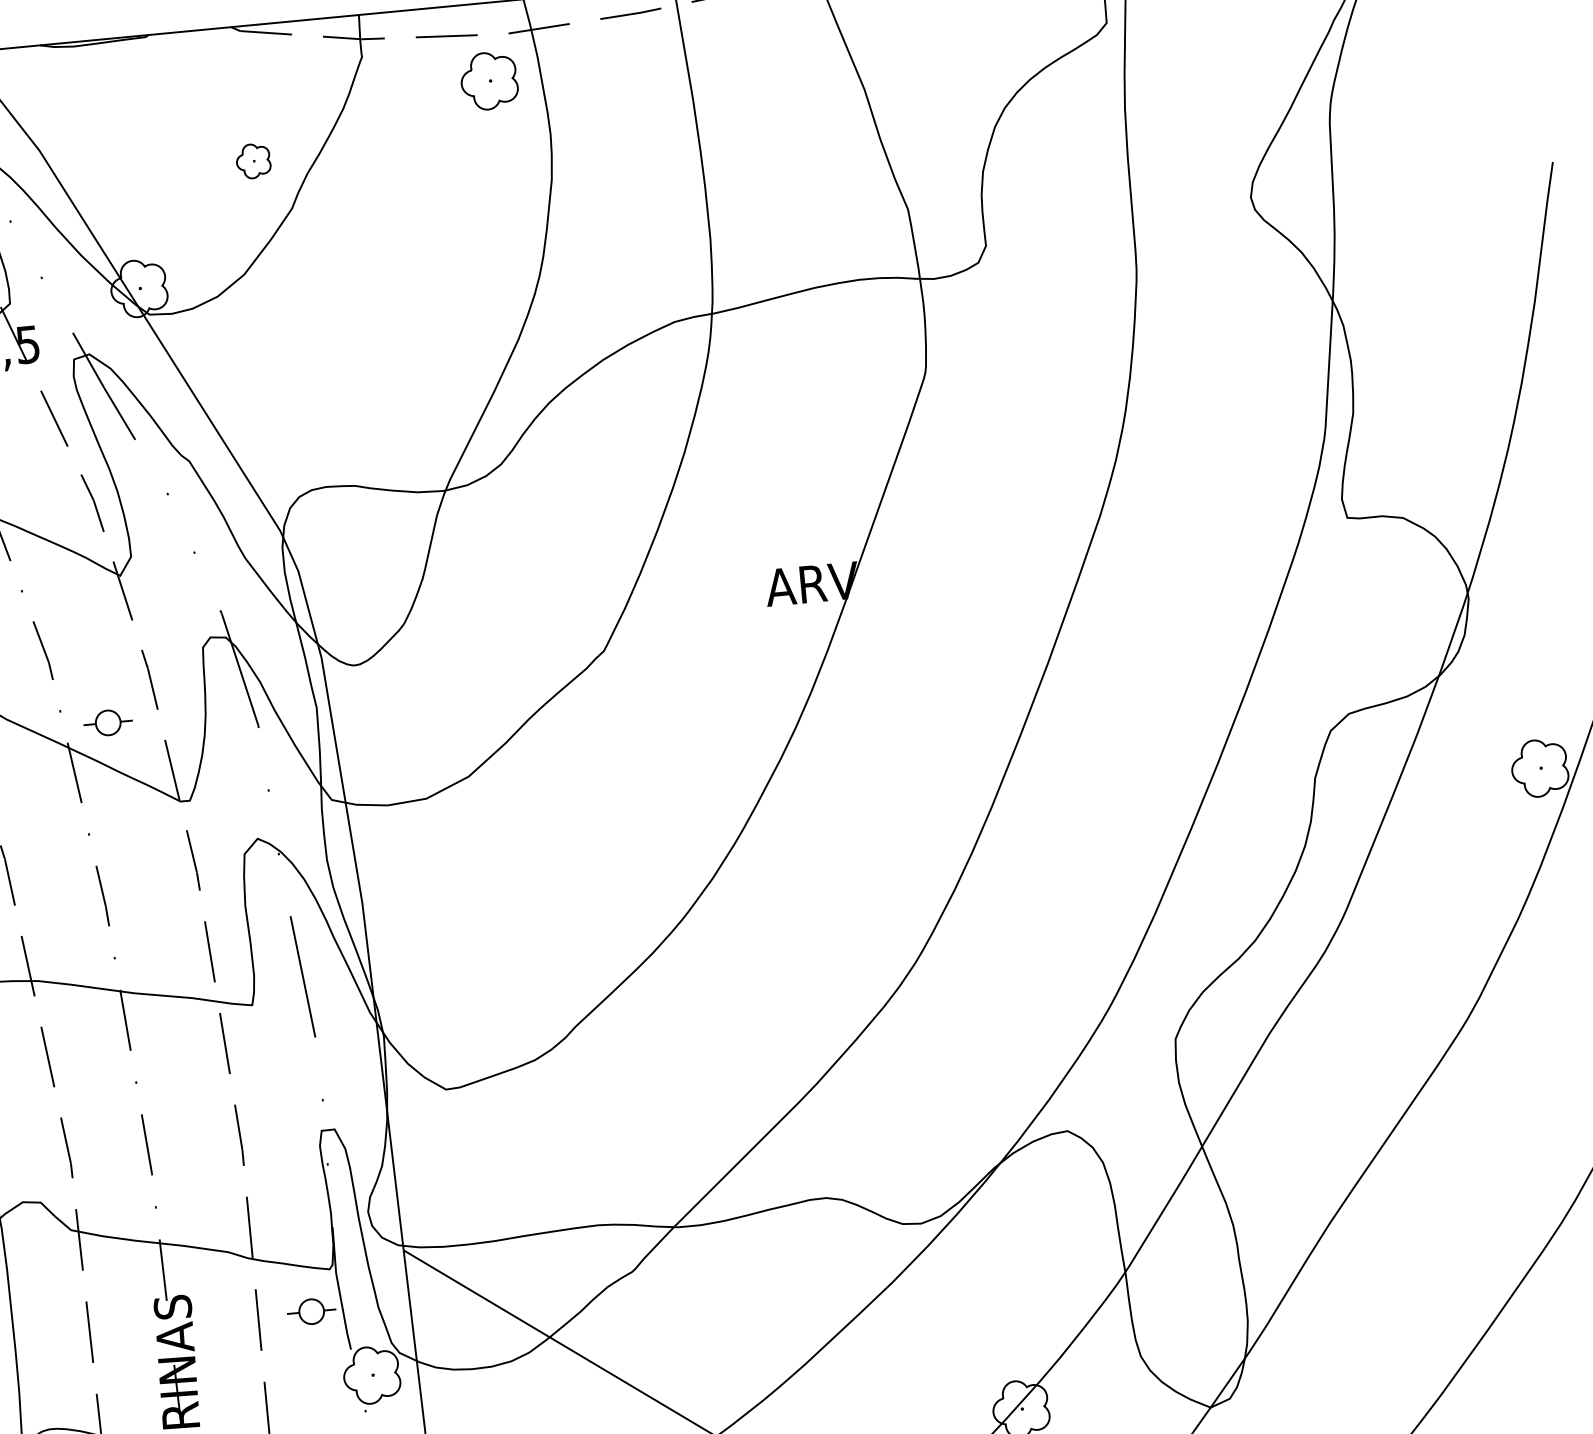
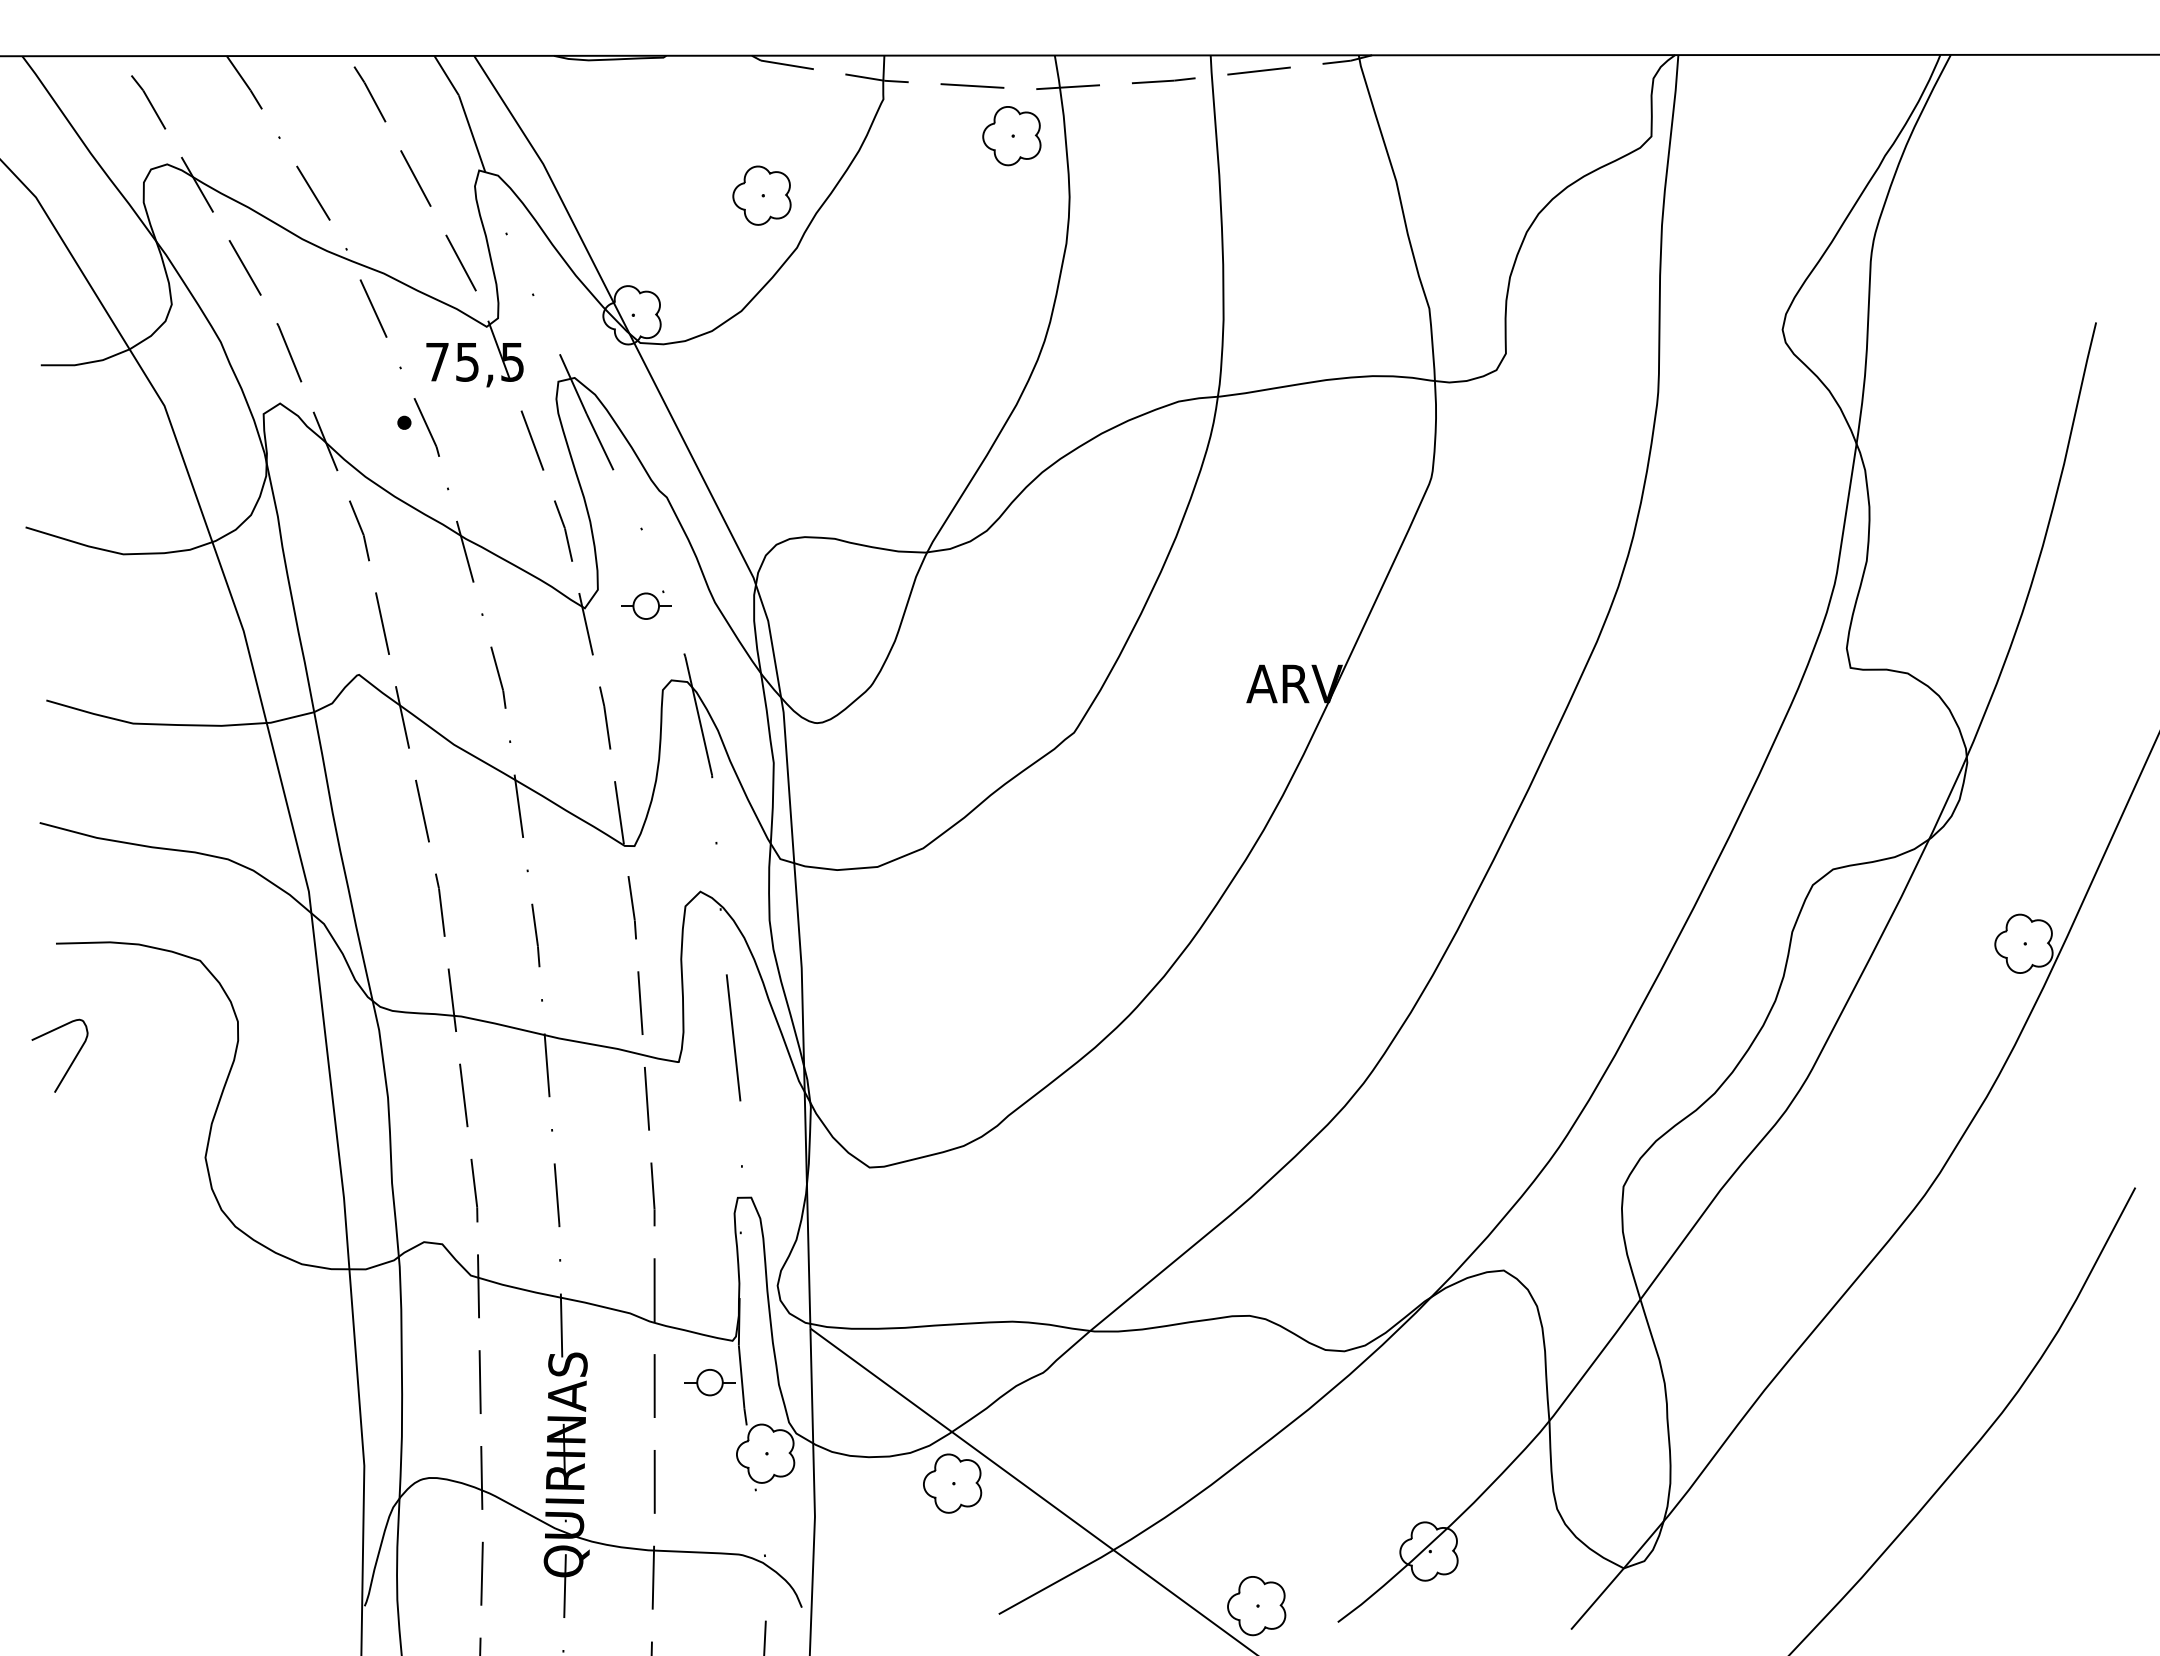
part: (253, 161) -> (761, 195), size x1.67
part: (108, 722) -> (646, 605), moved
part: (554, 1386) -> (952, 1483), added

